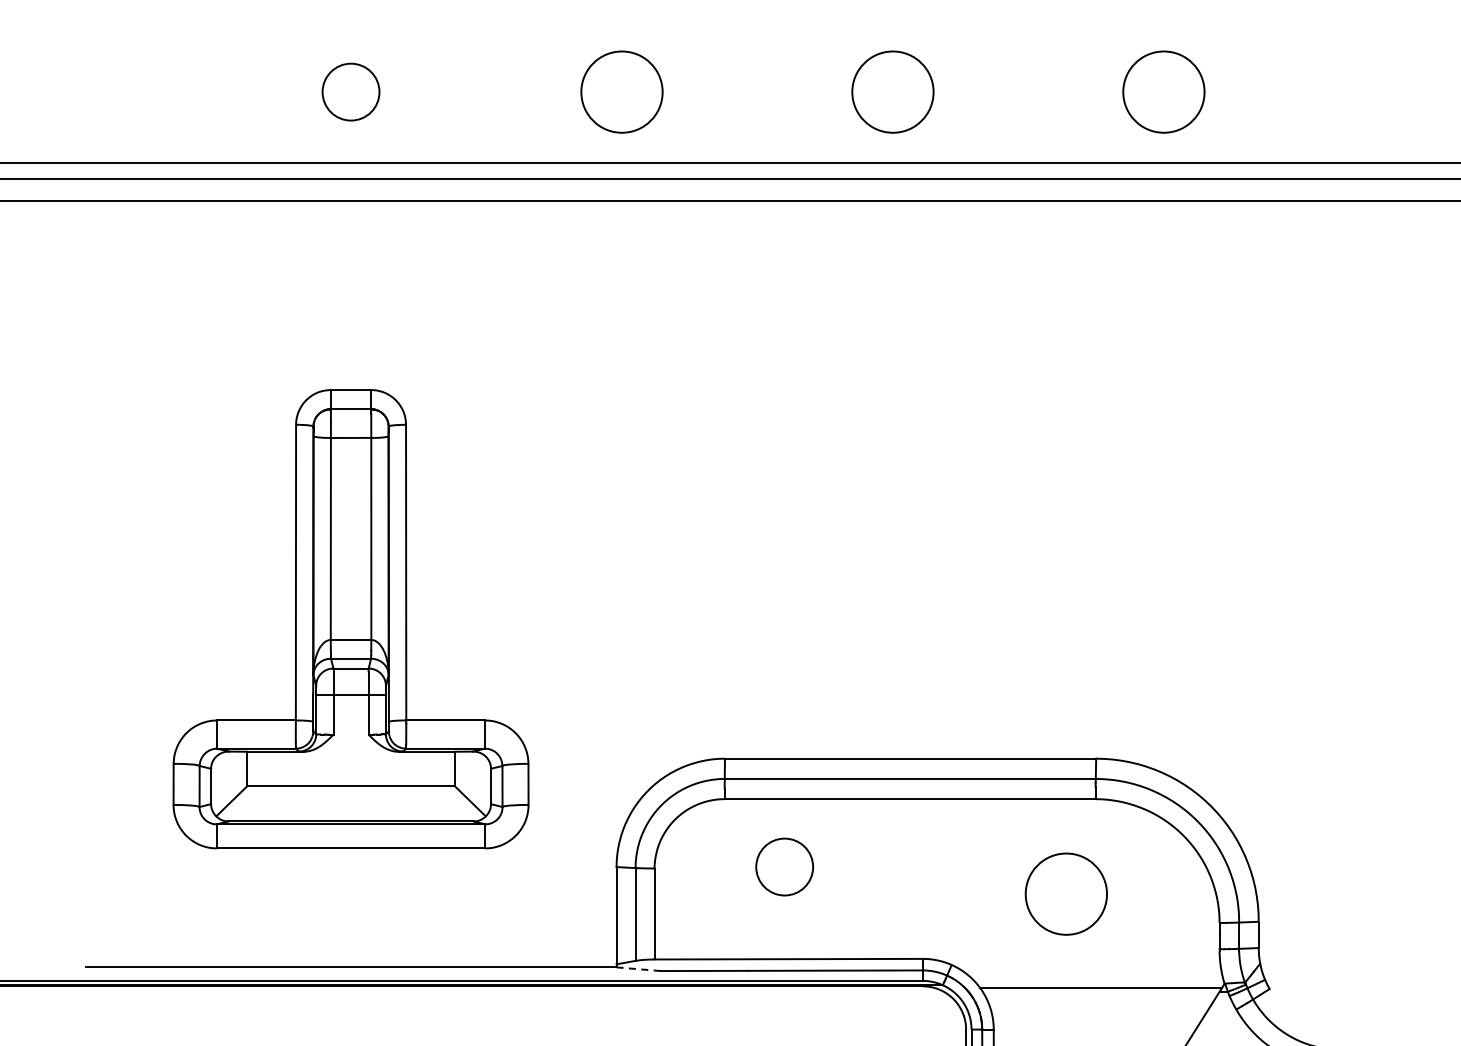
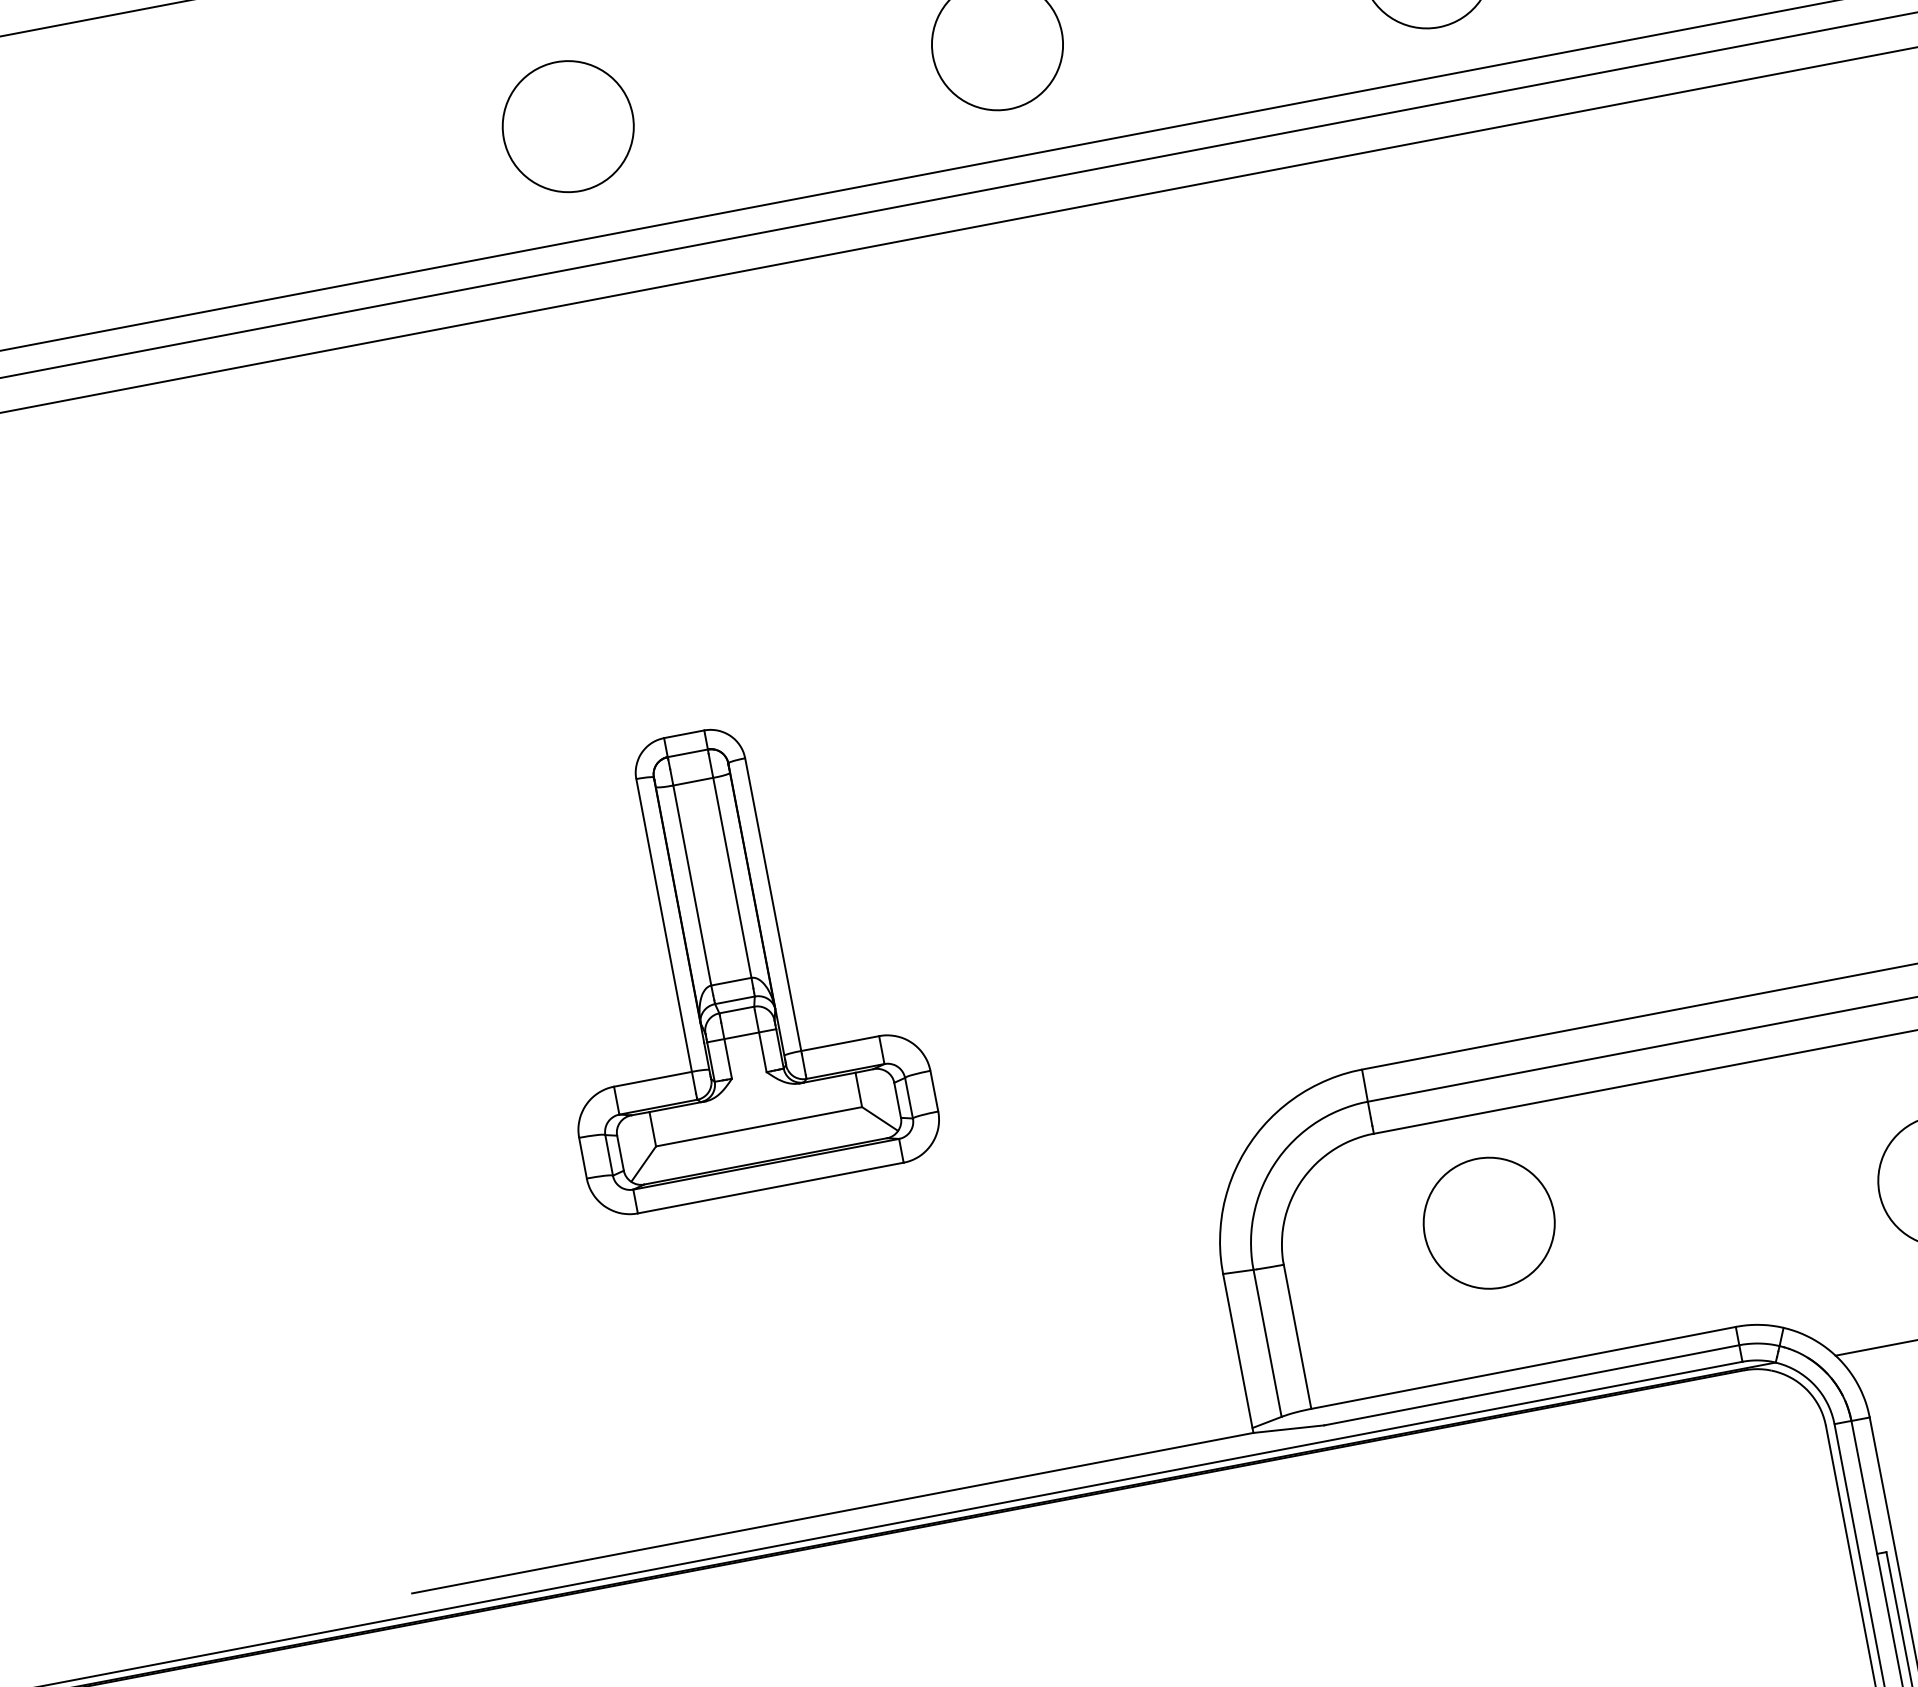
circle: (350, 91) -> (567, 125), size x1.43
part: (350, 618) -> (726, 960), size x0.62
circle: (784, 866) -> (1488, 1222), size x1.43
line: (638, 969) -> (1288, 1429), dashed -> solid

